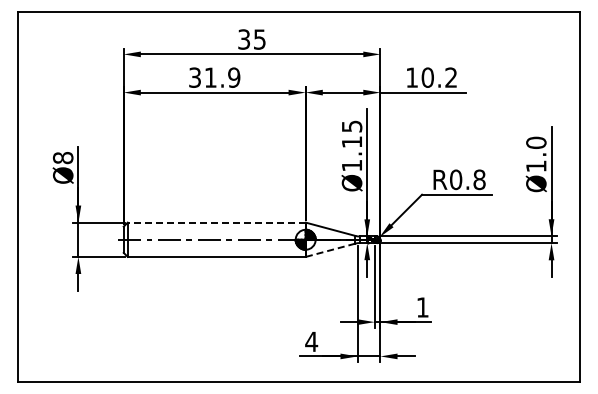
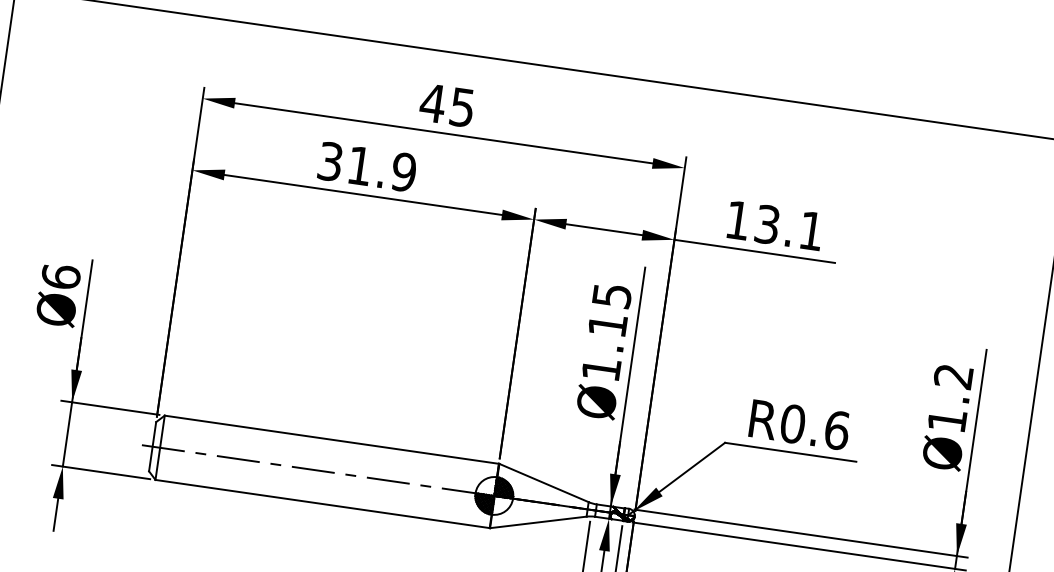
text: (243, 39) -> (431, 103), 35 -> 45
text: (438, 77) -> (787, 227), 10.2 -> 13.1
text: (536, 142) -> (954, 375), Ø1.0 -> Ø1.2
text: (63, 157) -> (61, 275), Ø8 -> Ø6
text: (479, 179) -> (837, 429), R0.8 -> R0.6
line: (216, 222) -> (331, 439), dashed -> solid
line: (330, 250) -> (537, 522), dashed -> solid

